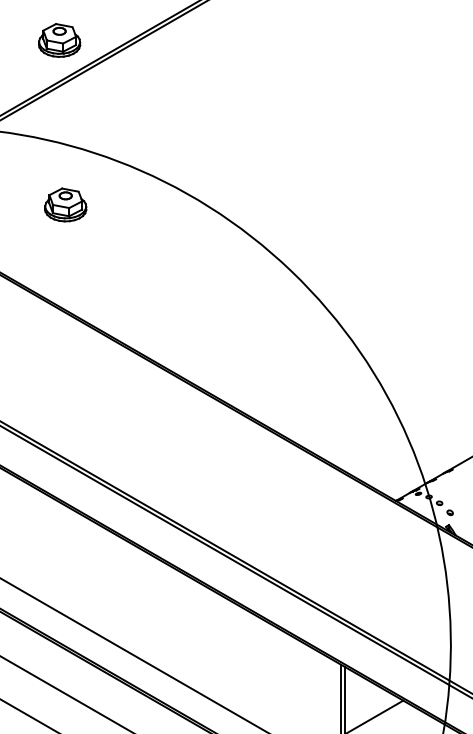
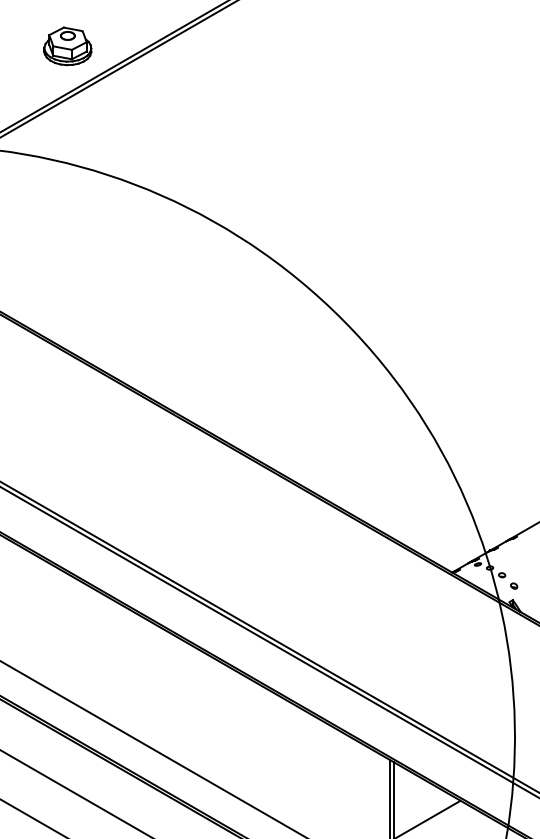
part: (65, 205) -> (74, 234), removed

